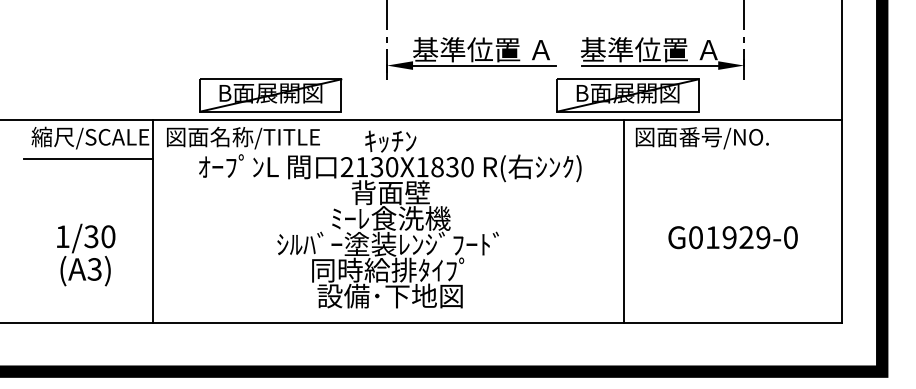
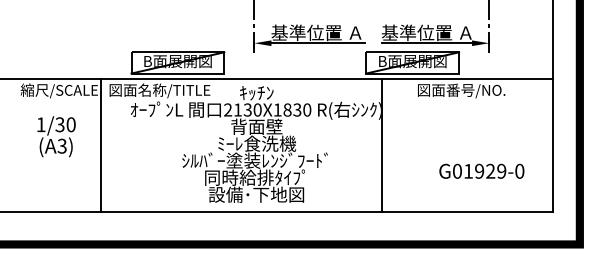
line: (87, 158) -> (57, 104), removed
line: (624, 221) -> (382, 145), moved
text: (732, 236) -> (481, 170), moved
text: (86, 254) -> (56, 136), moved

